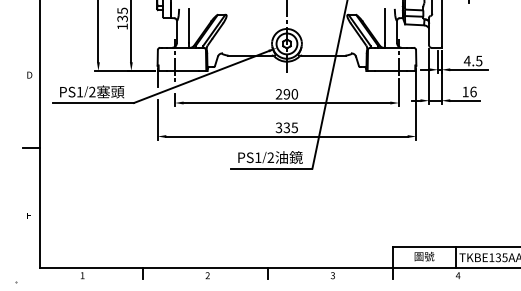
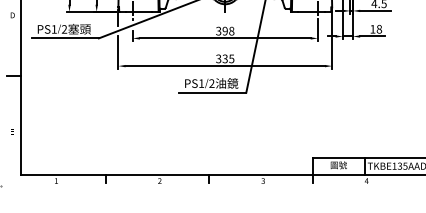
text: (473, 91) -> (379, 28), 16 -> 18
text: (286, 94) -> (224, 31), 290 -> 398

